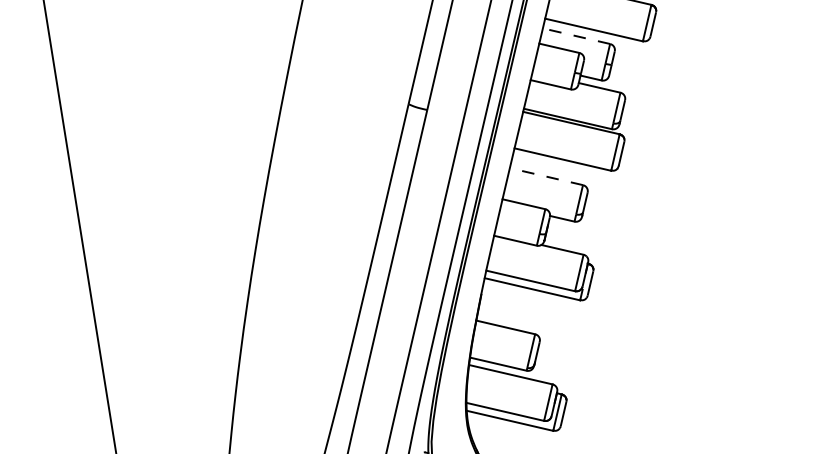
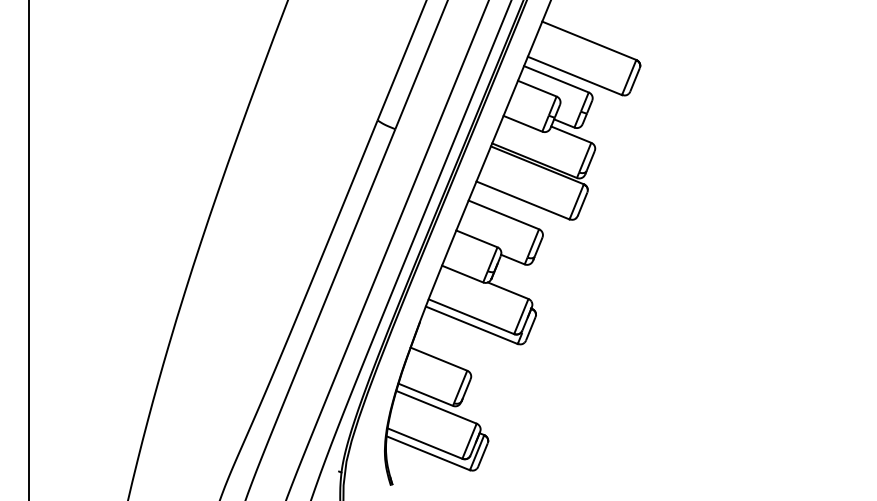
line: (576, 36) -> (556, 79), dashed -> solid
line: (546, 176) -> (503, 214), dashed -> solid

